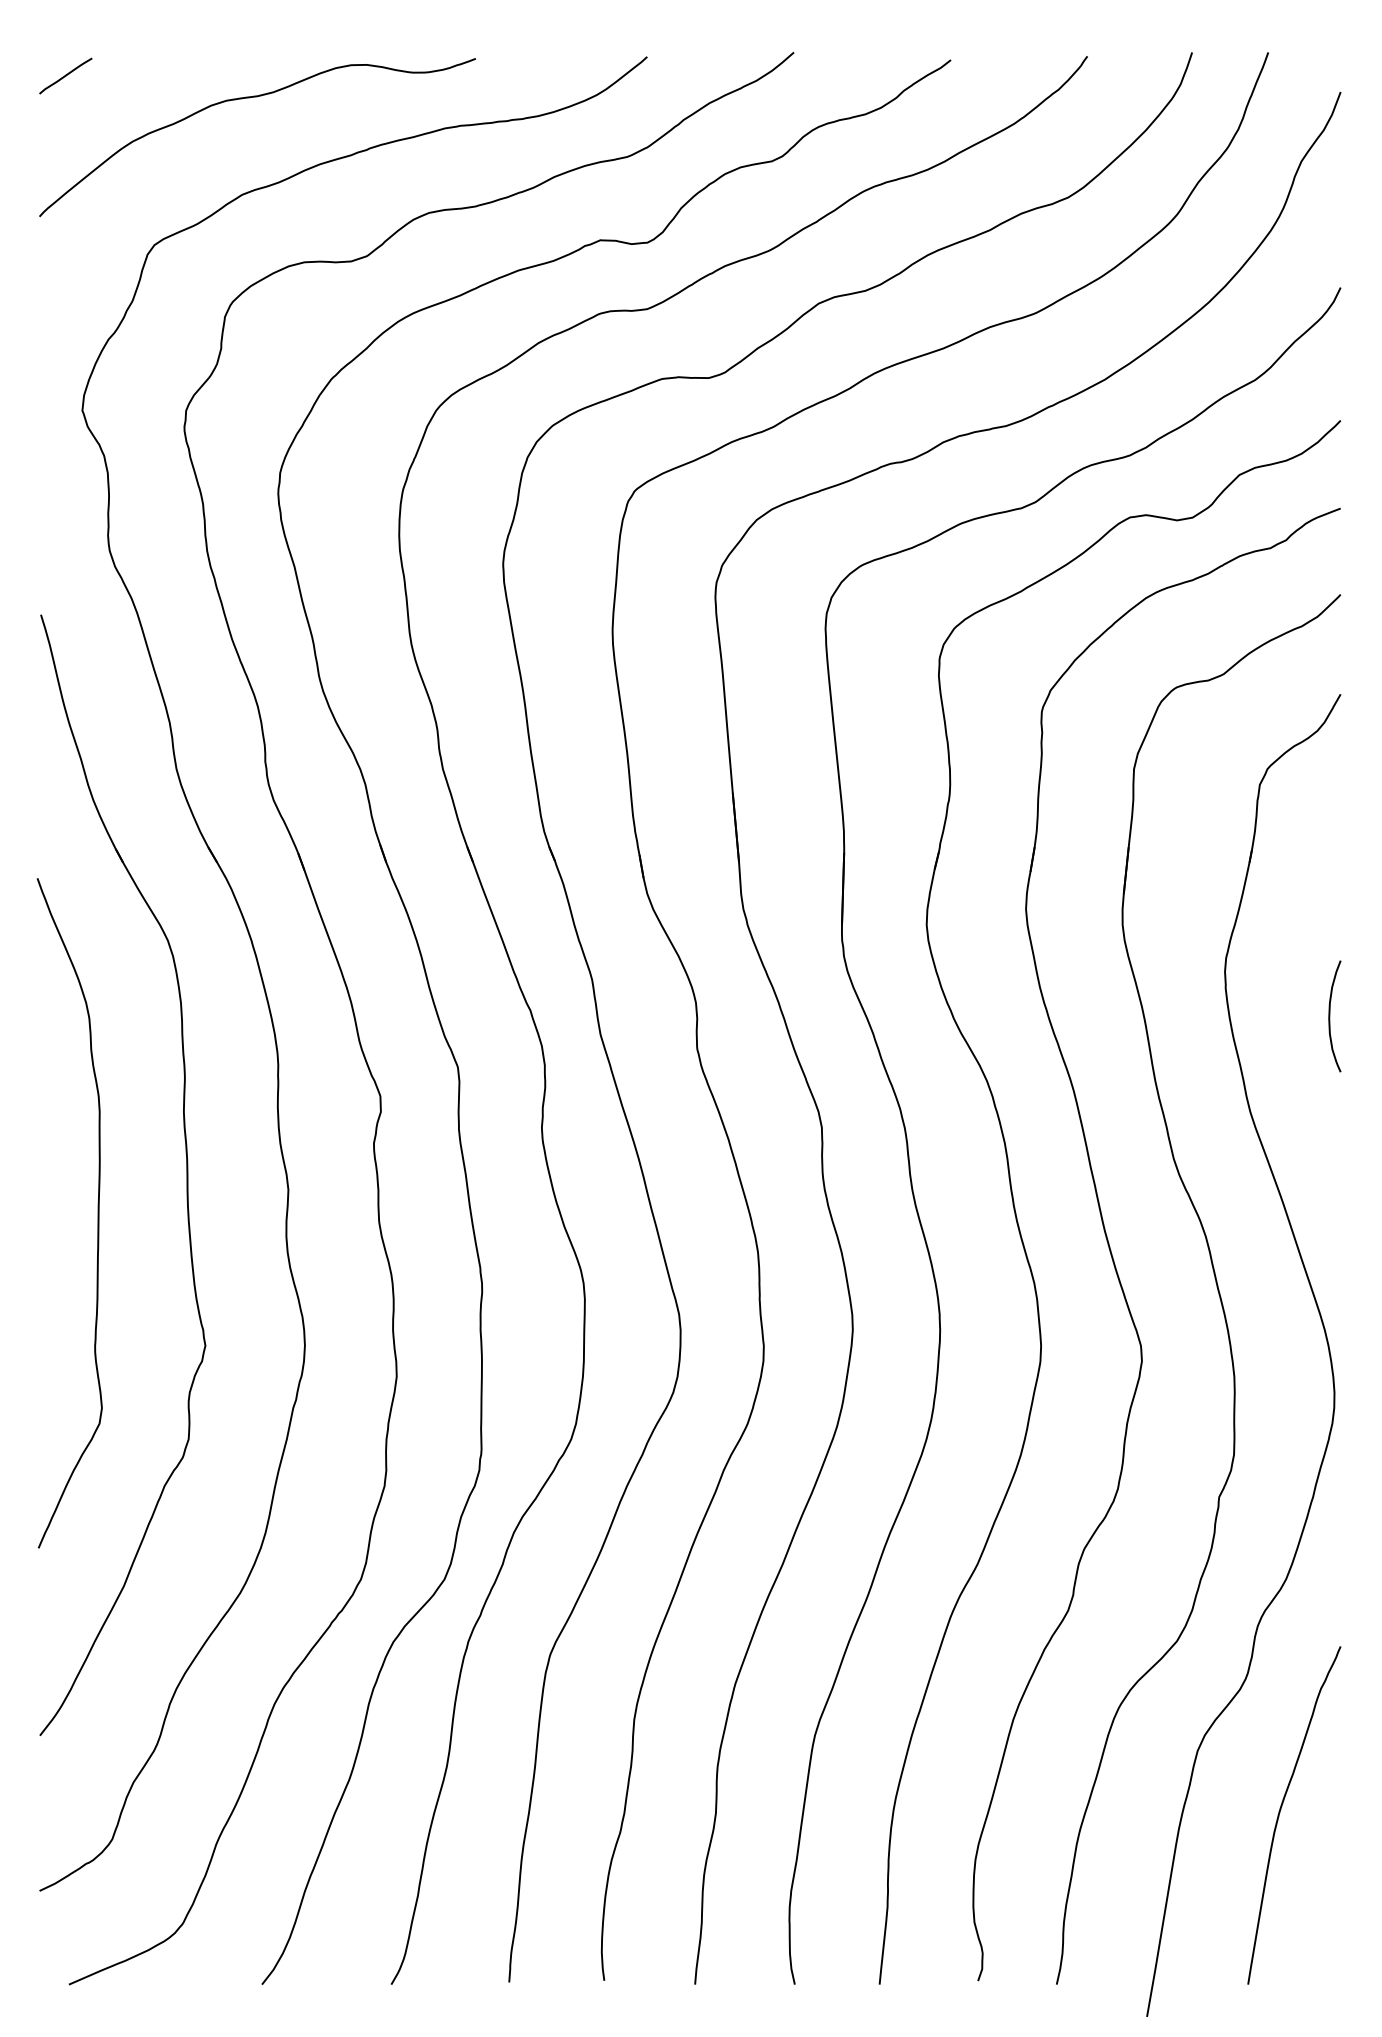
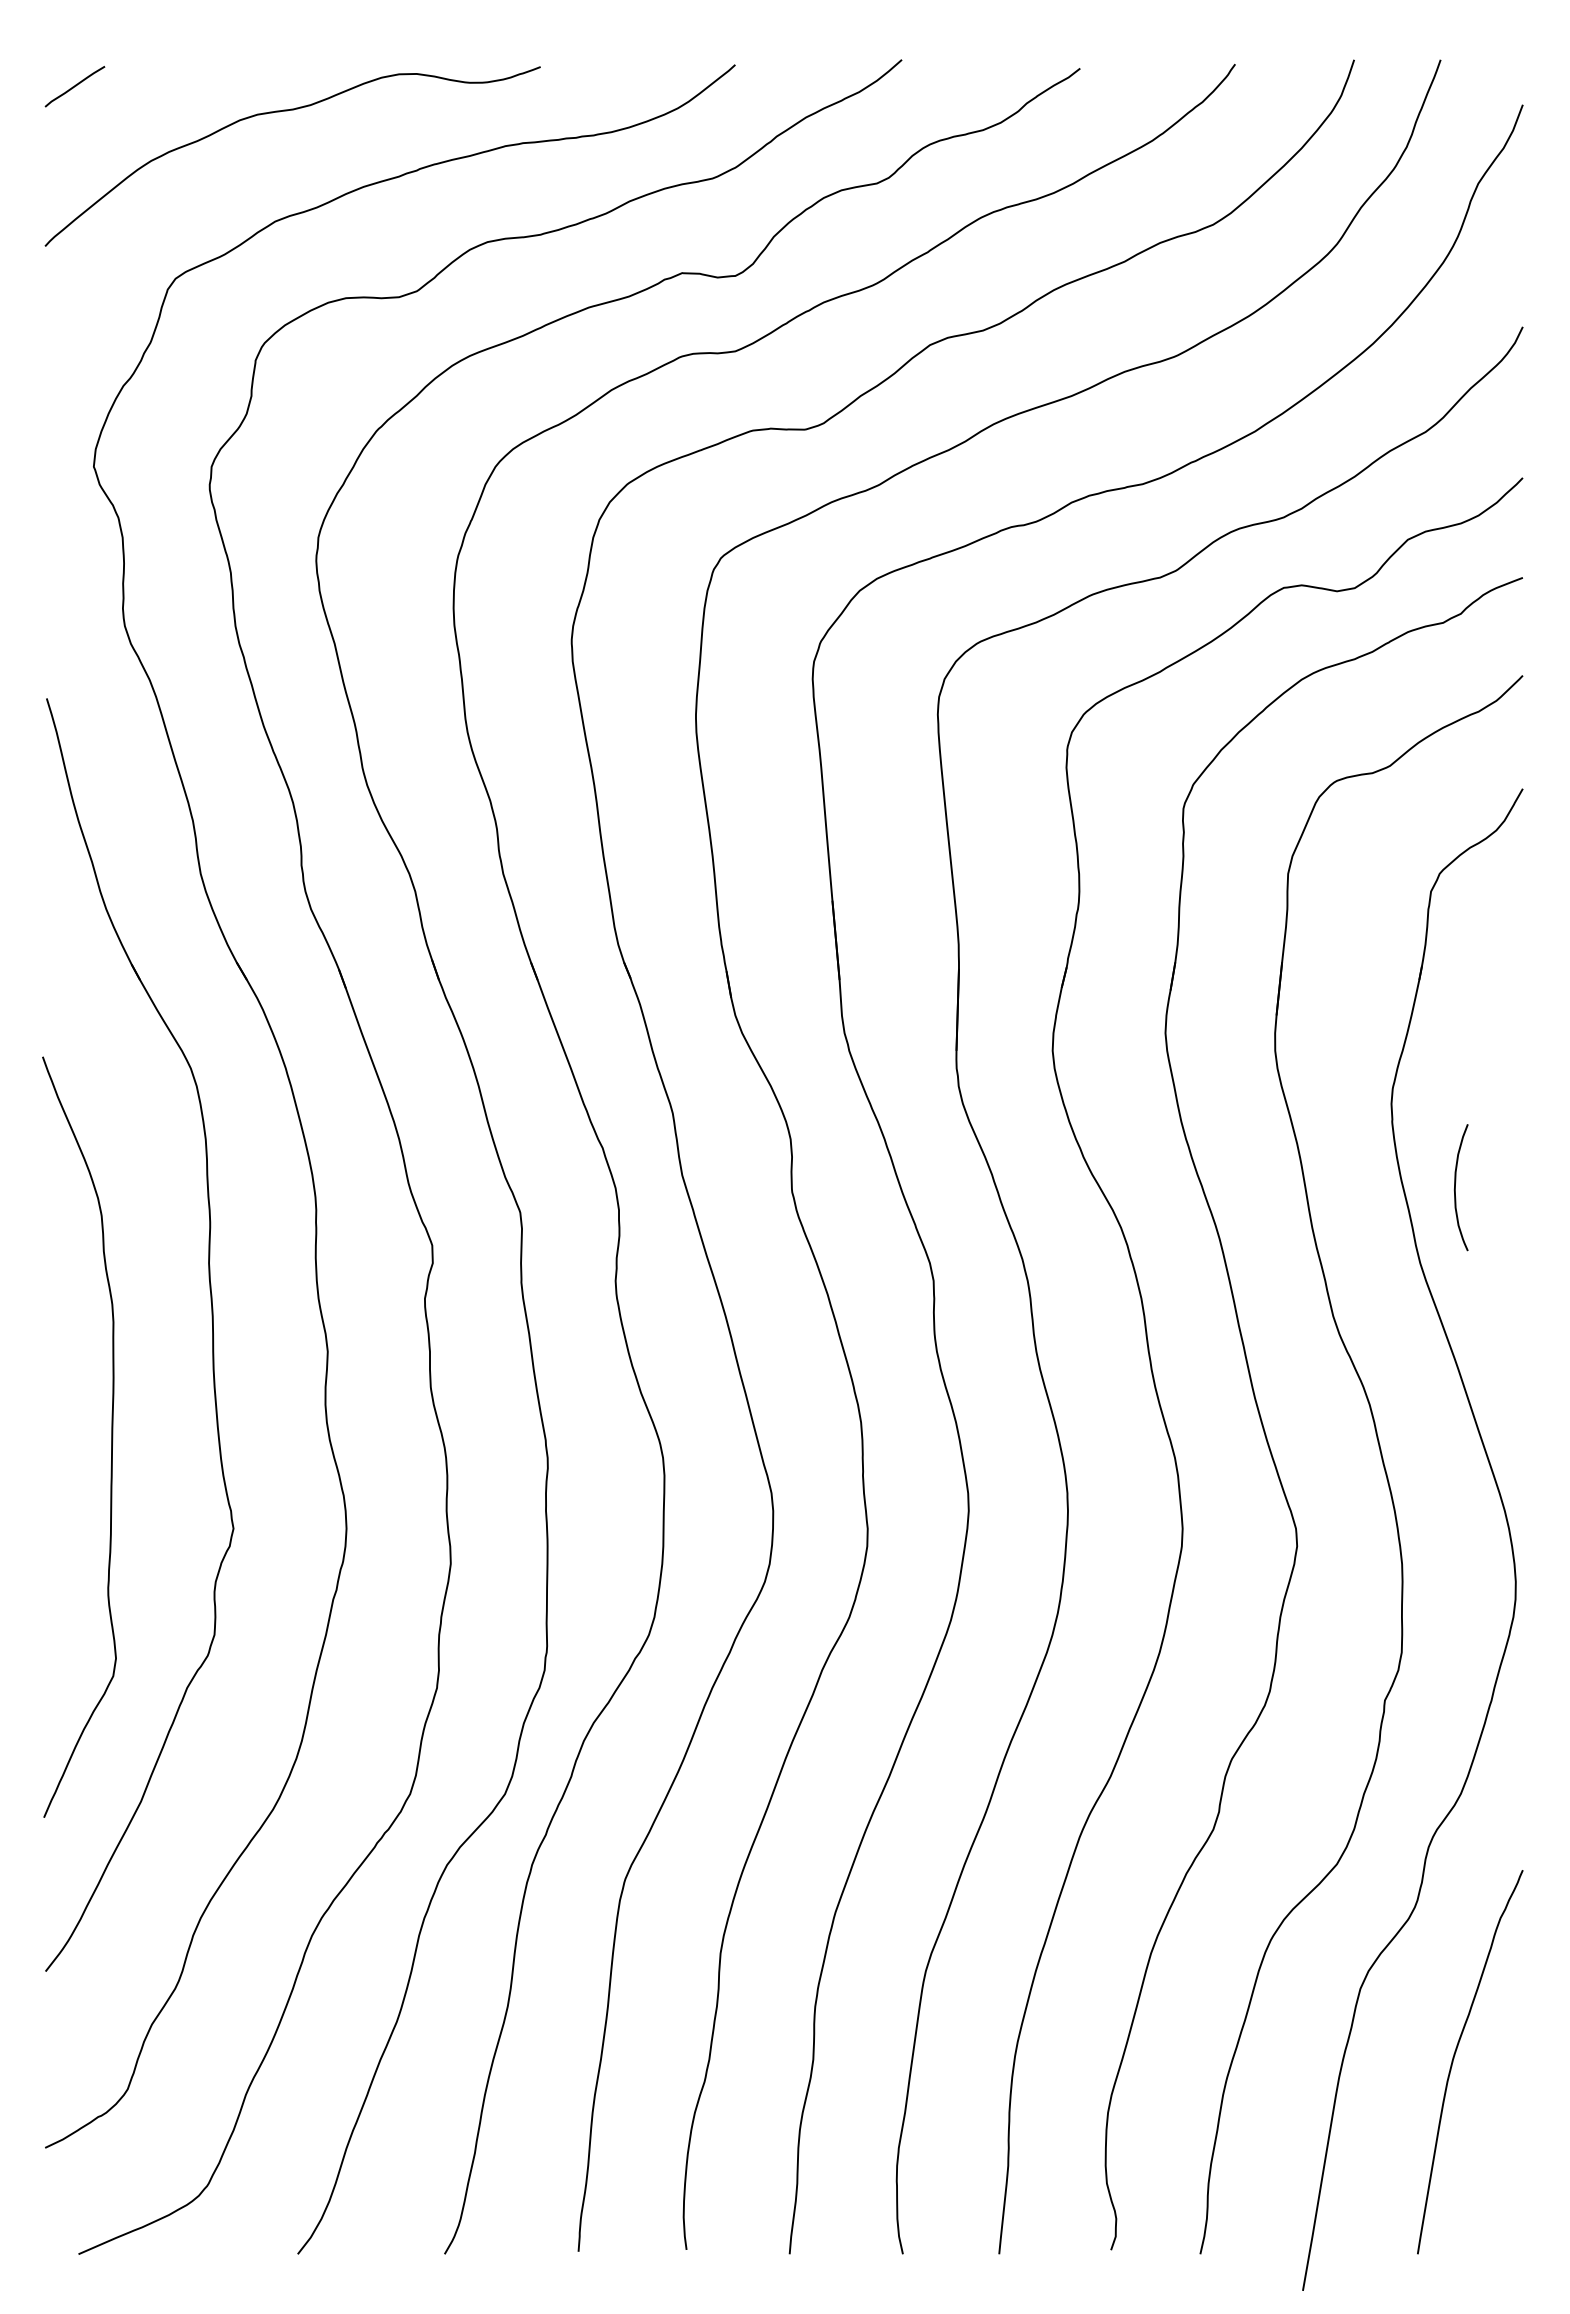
curve: (1329, 1016) -> (1455, 1187), moved
curve: (97, 1212) -> (111, 1436), moved

